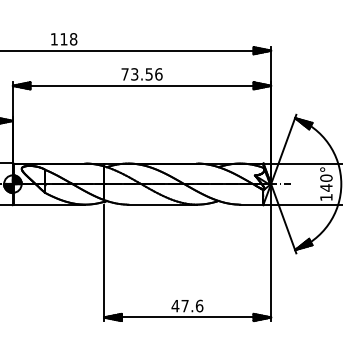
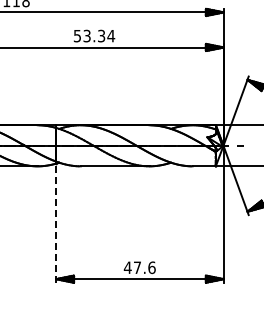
text: (141, 74) -> (93, 36), 73.56 -> 53.34
line: (104, 263) -> (56, 225), solid -> dashed

